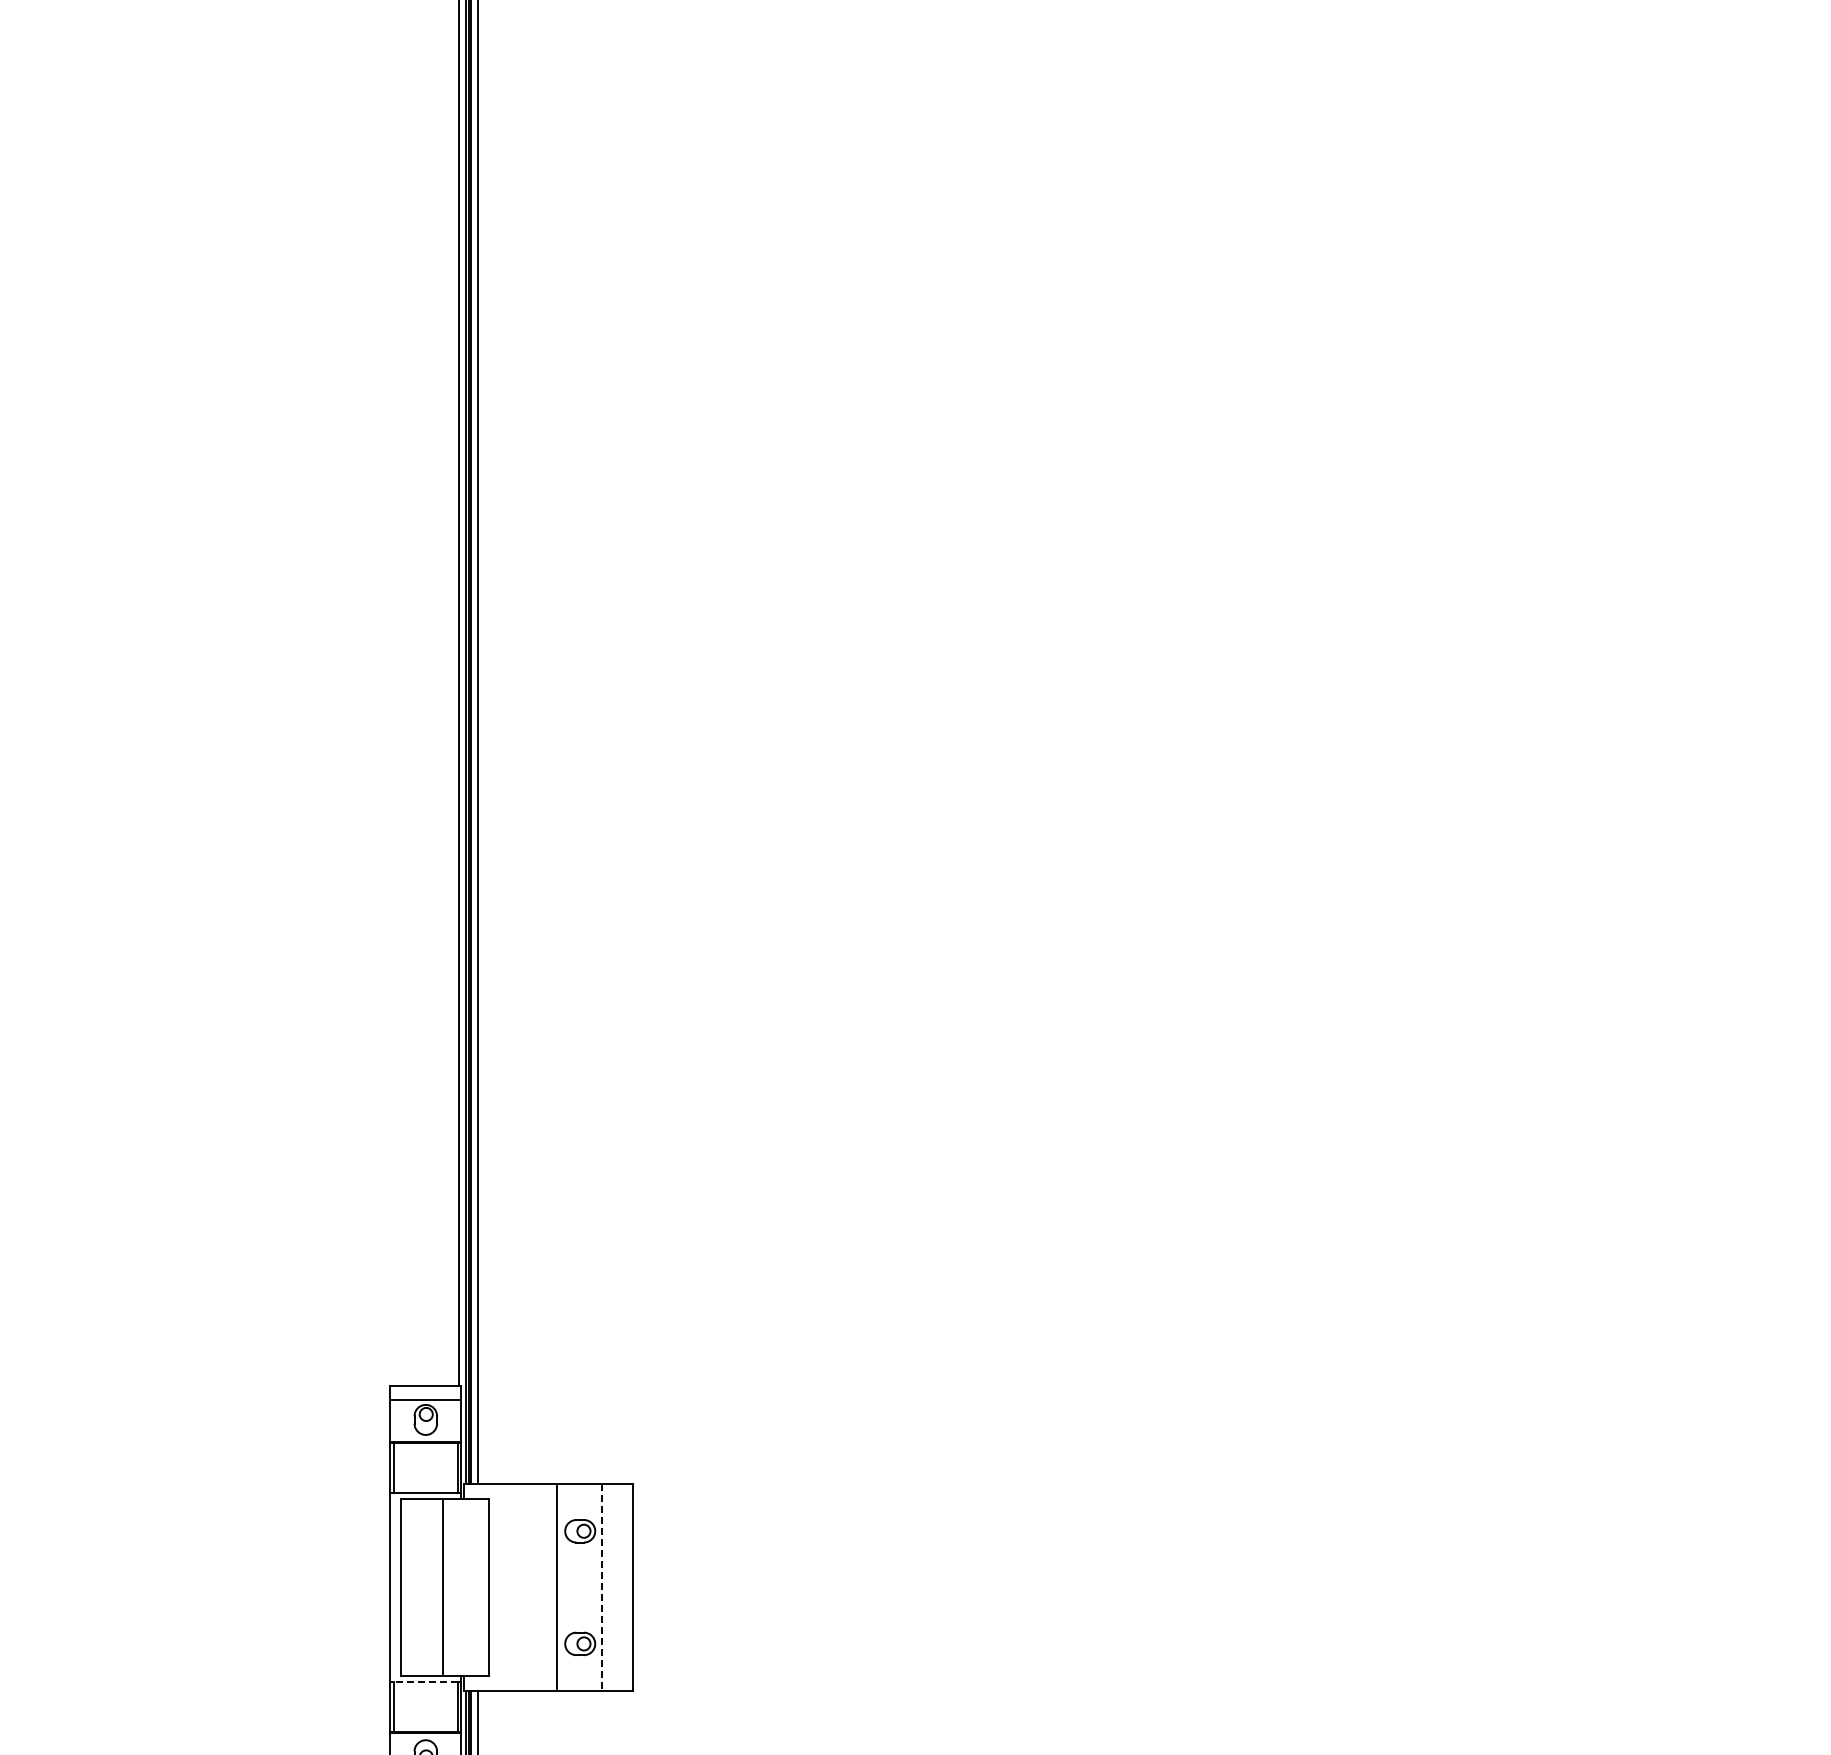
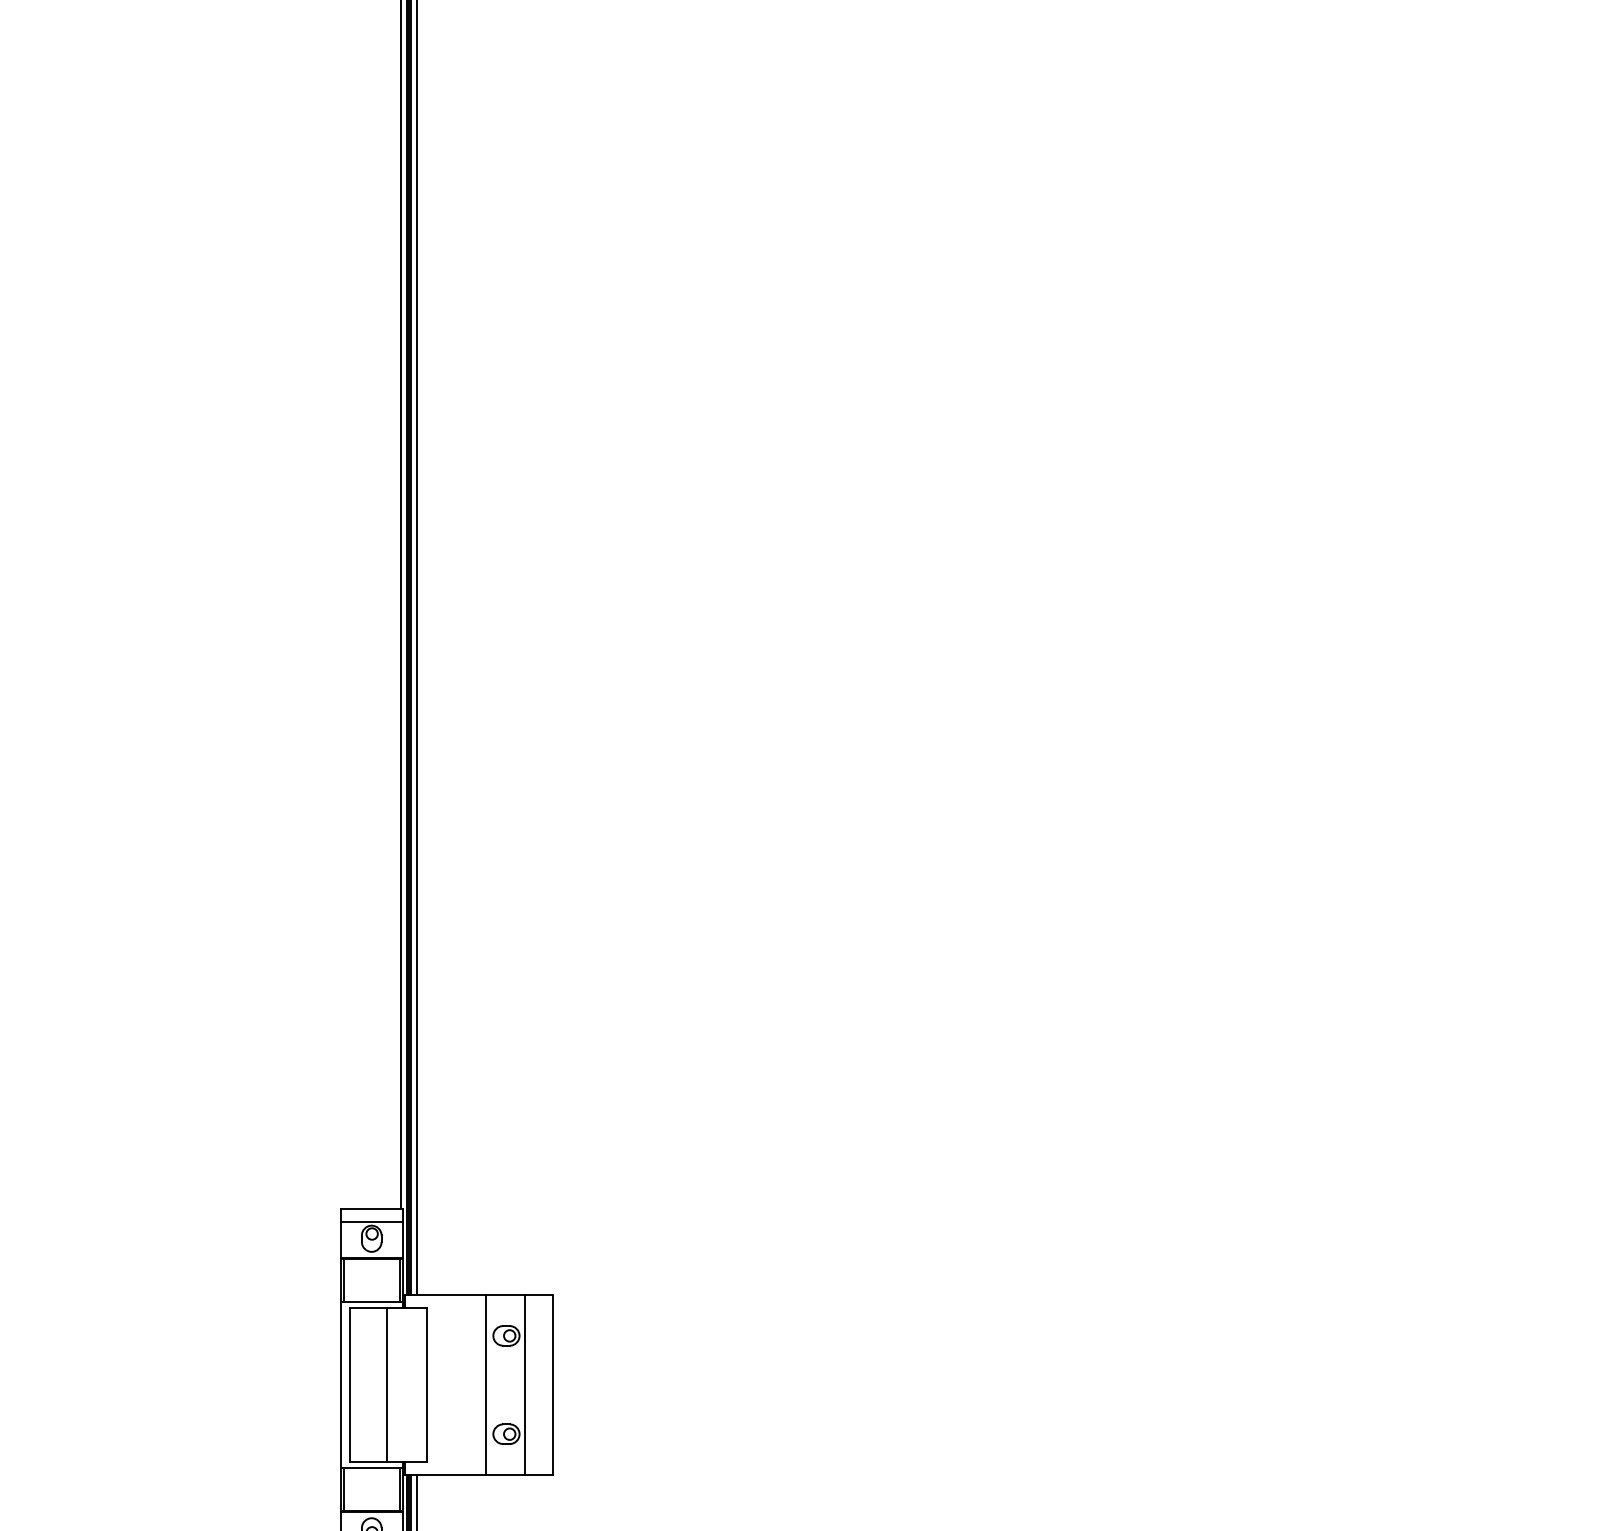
line: (602, 1588) -> (525, 1385), dashed -> solid
line: (425, 1682) -> (371, 1467), dashed -> solid

